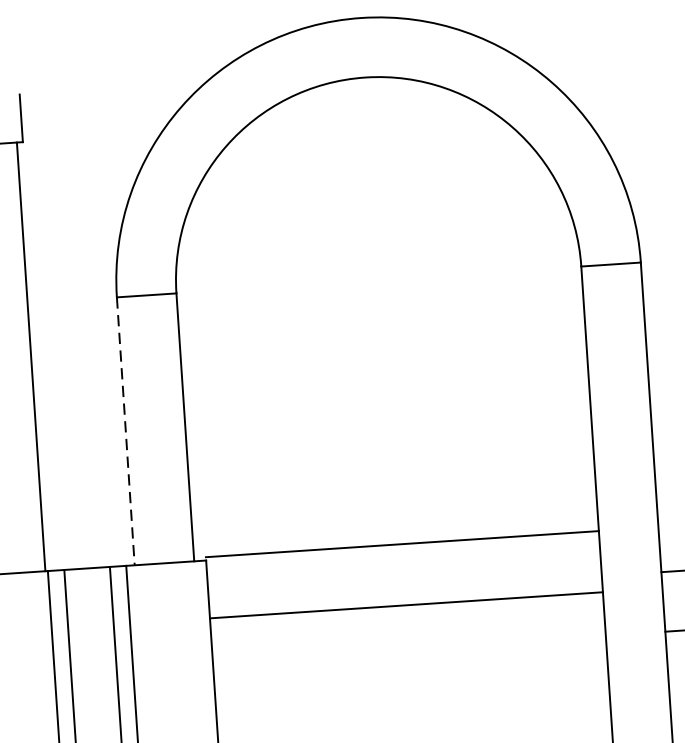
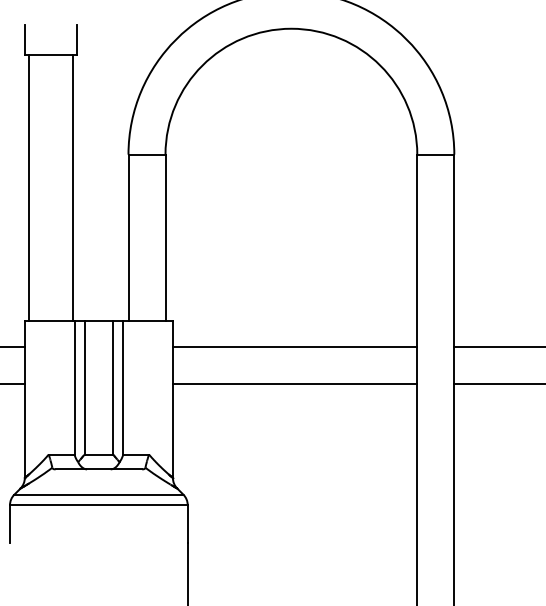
line: (125, 432) -> (128, 238), dashed -> solid
line: (401, 544) -> (294, 347), moved
line: (405, 605) -> (294, 384), moved

